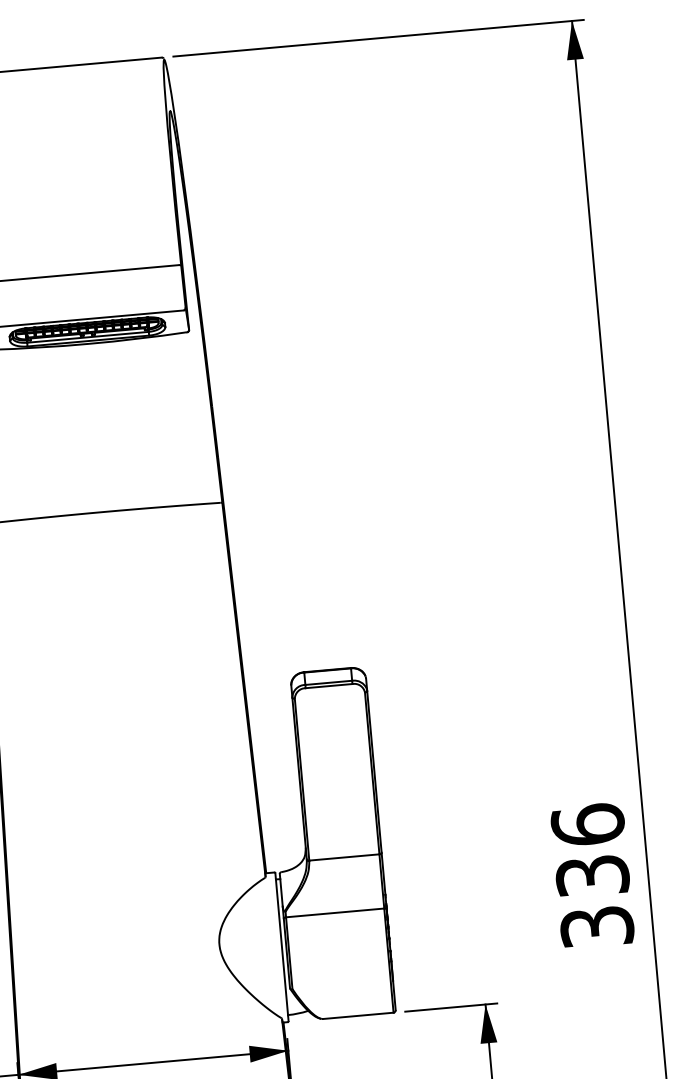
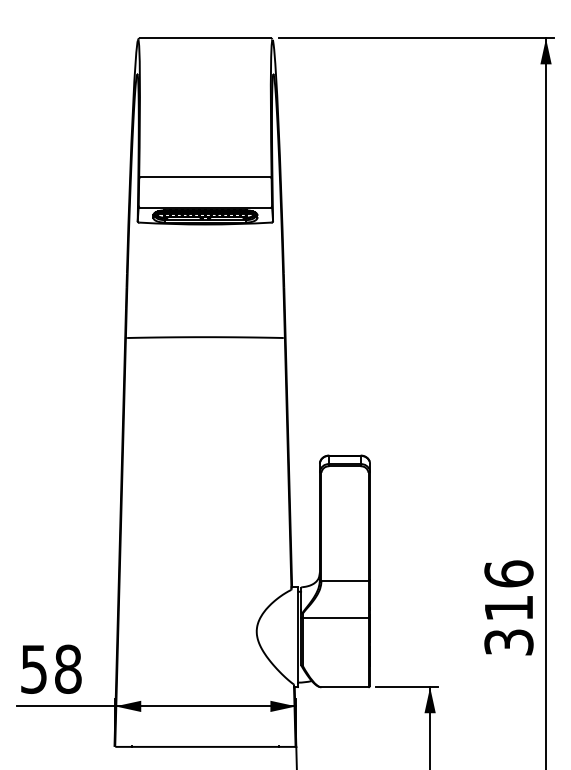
text: (591, 876) -> (508, 608), 336 -> 316

